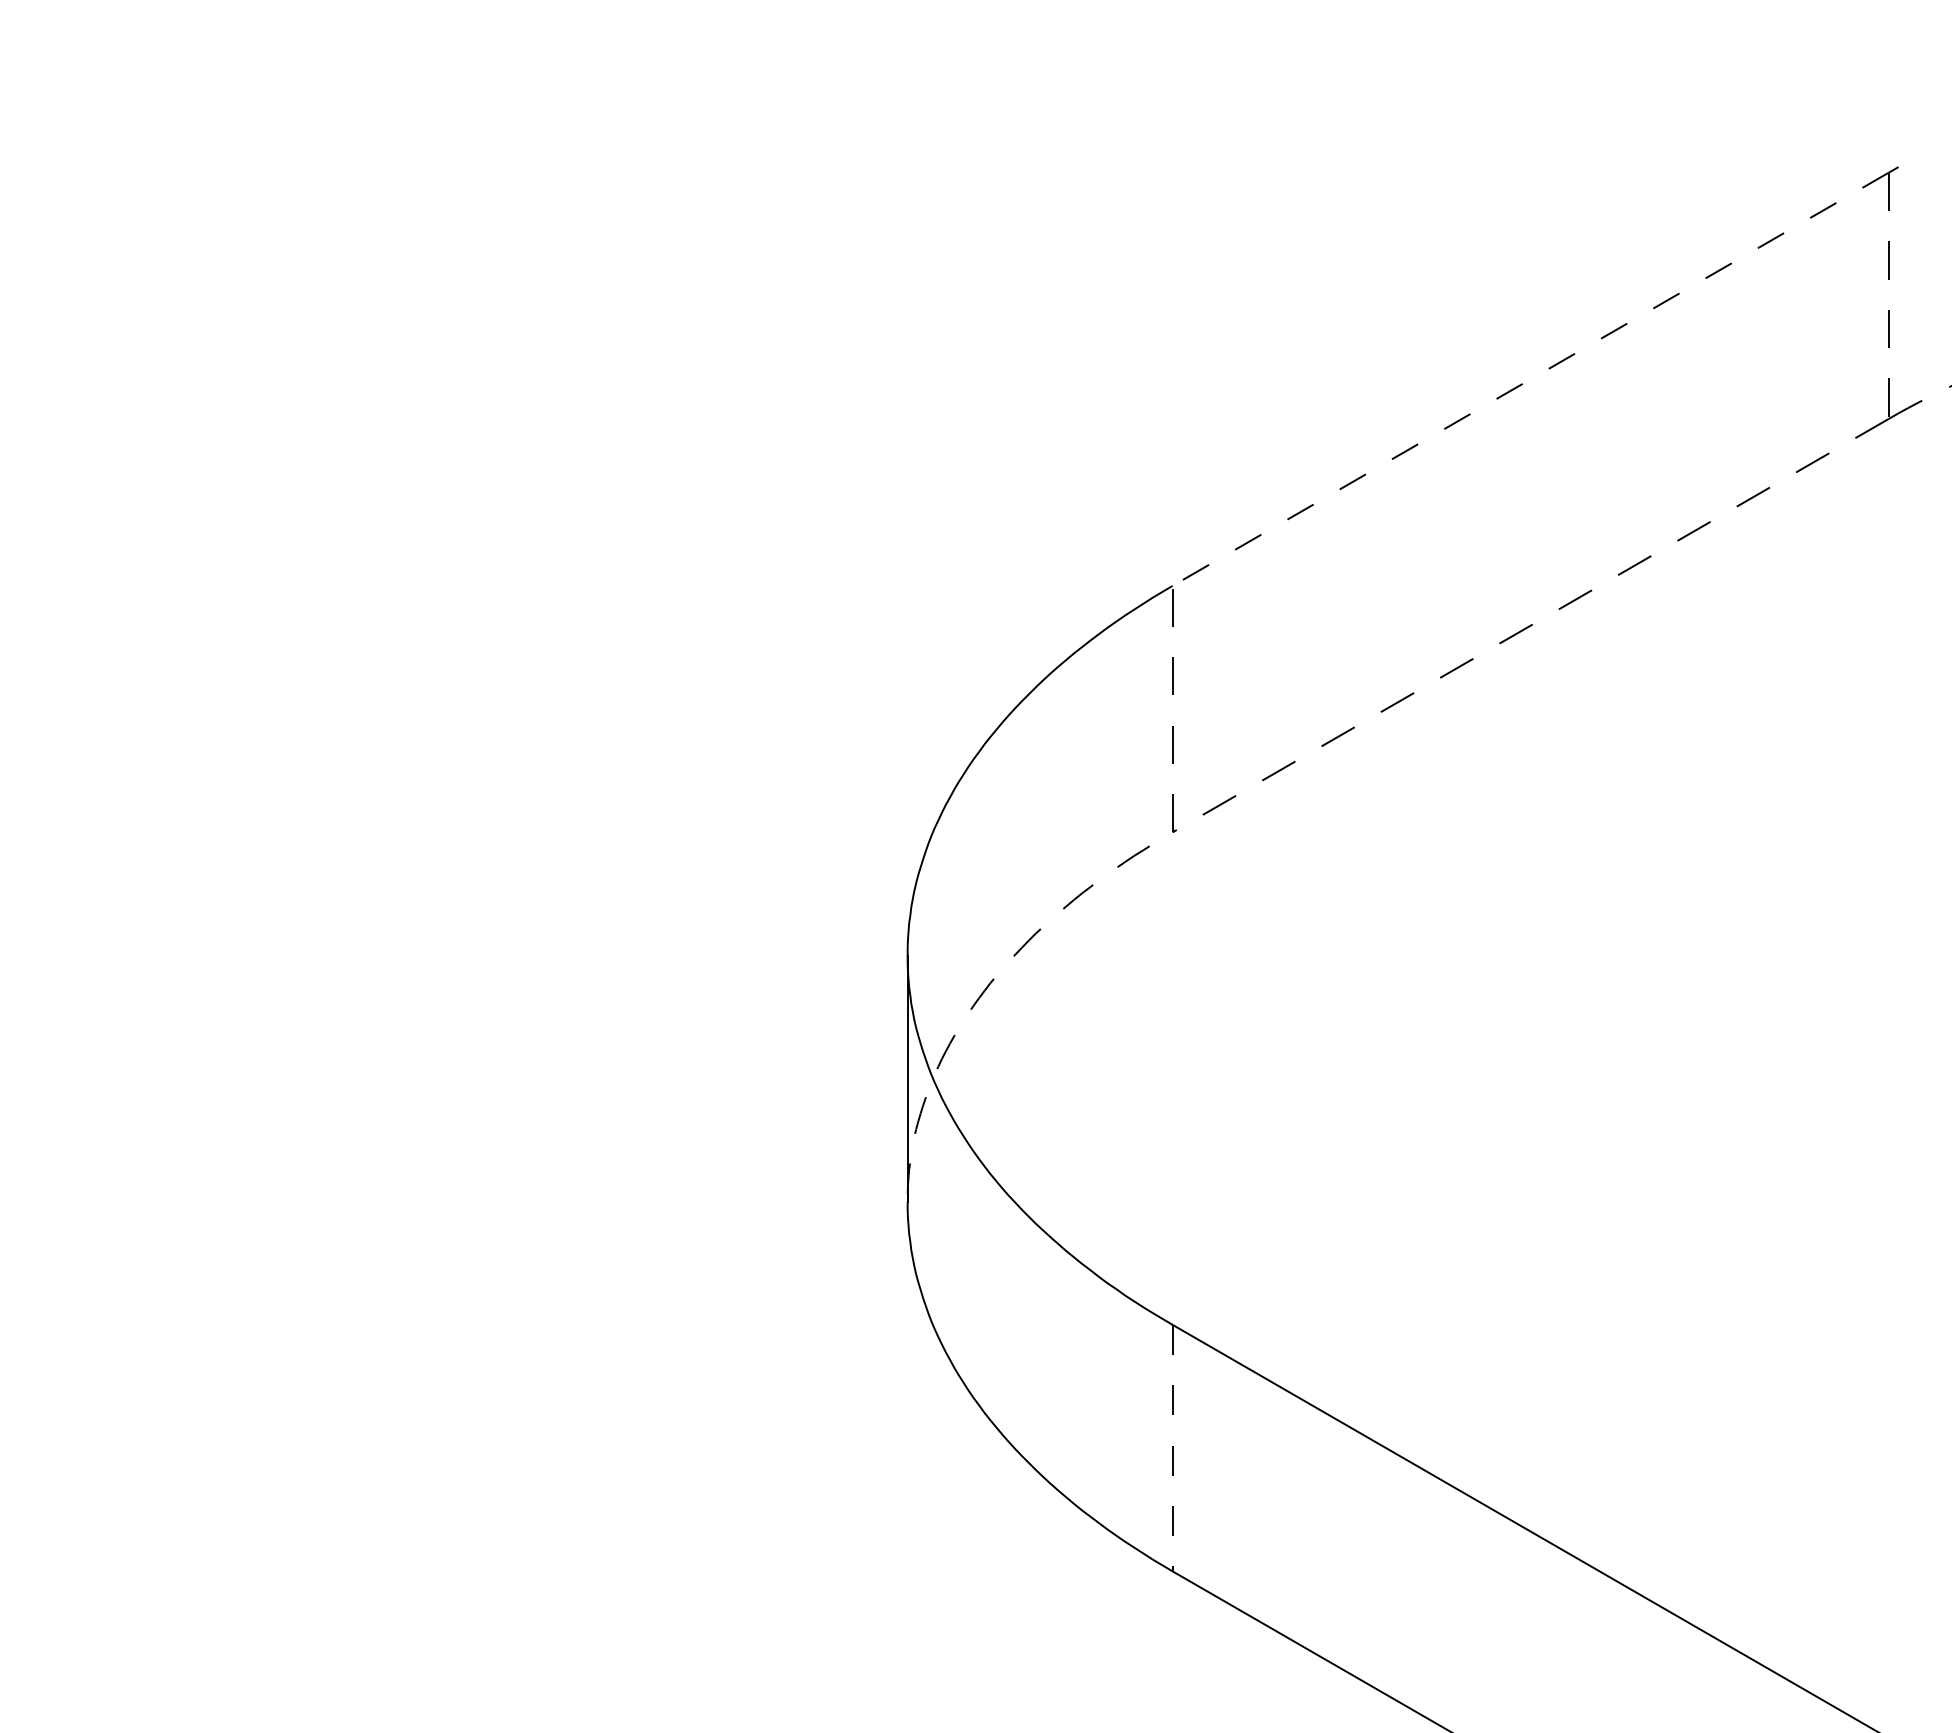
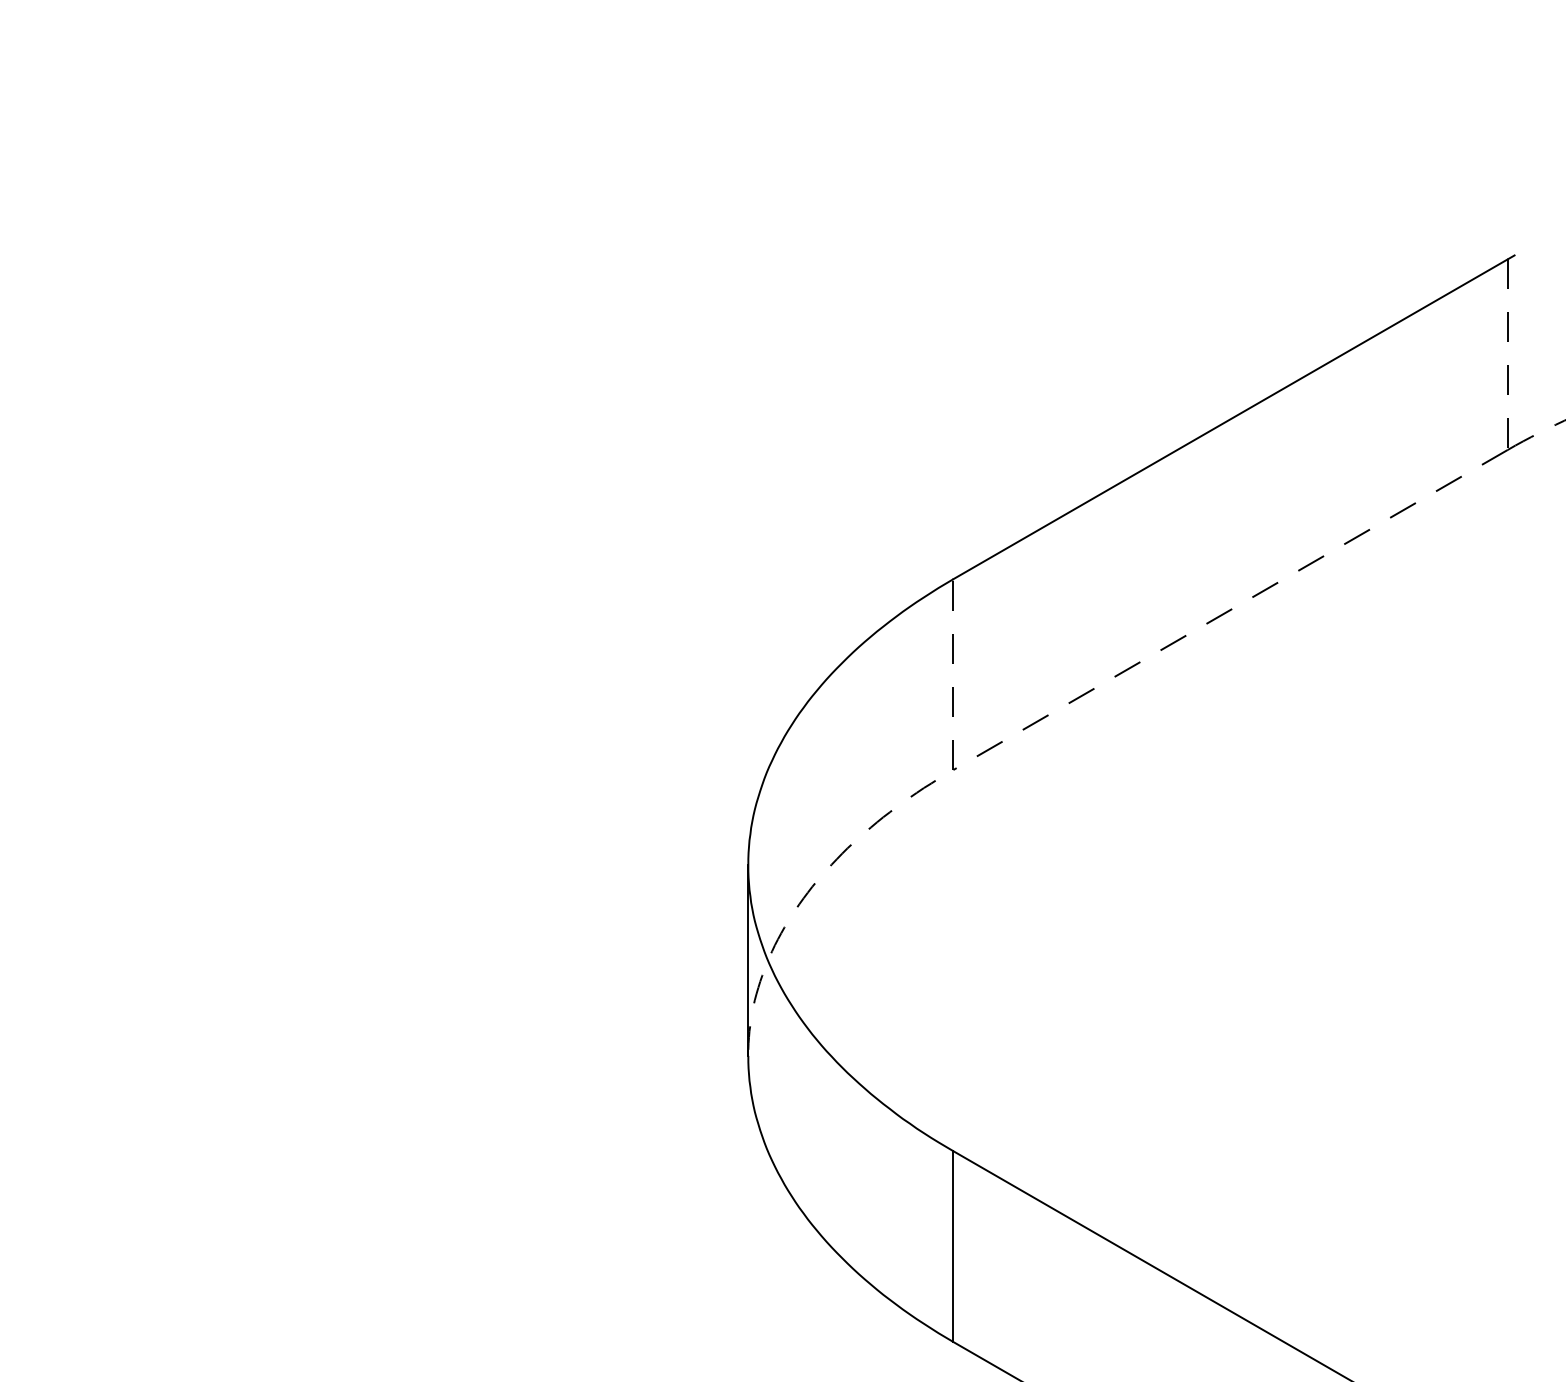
line: (1530, 379) -> (1230, 419), dashed -> solid
line: (1172, 1449) -> (953, 1247), dashed -> solid

